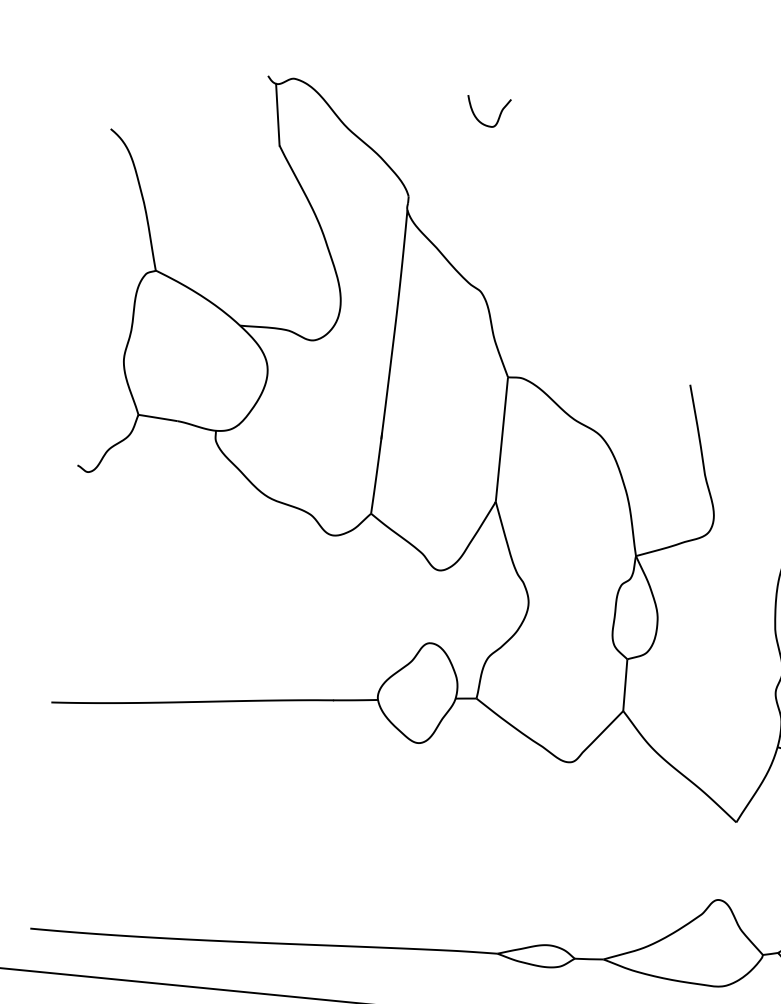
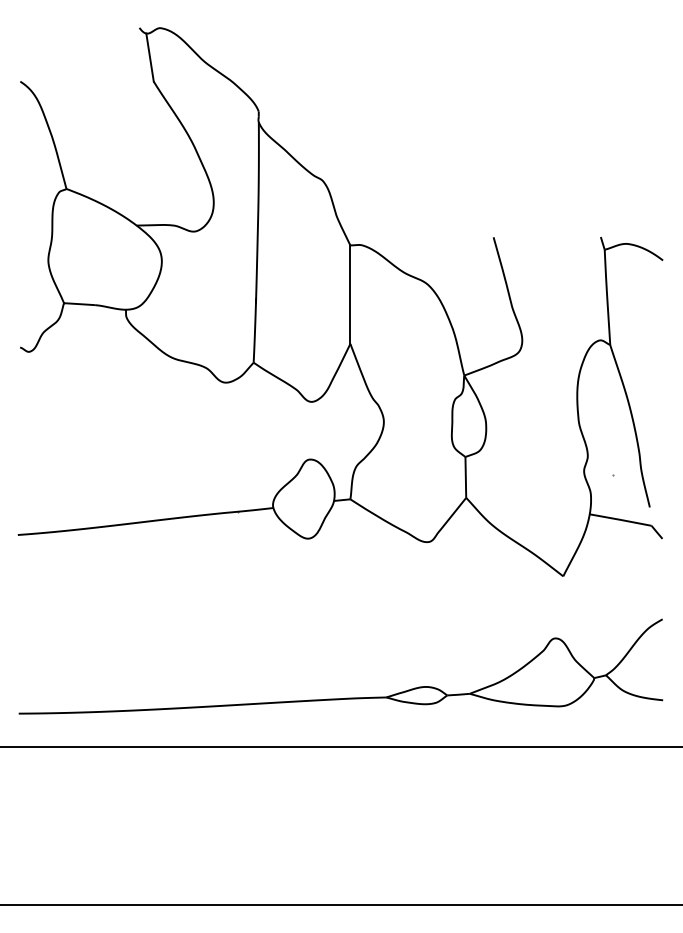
curve: (497, 117) -> (322, 42), removed

